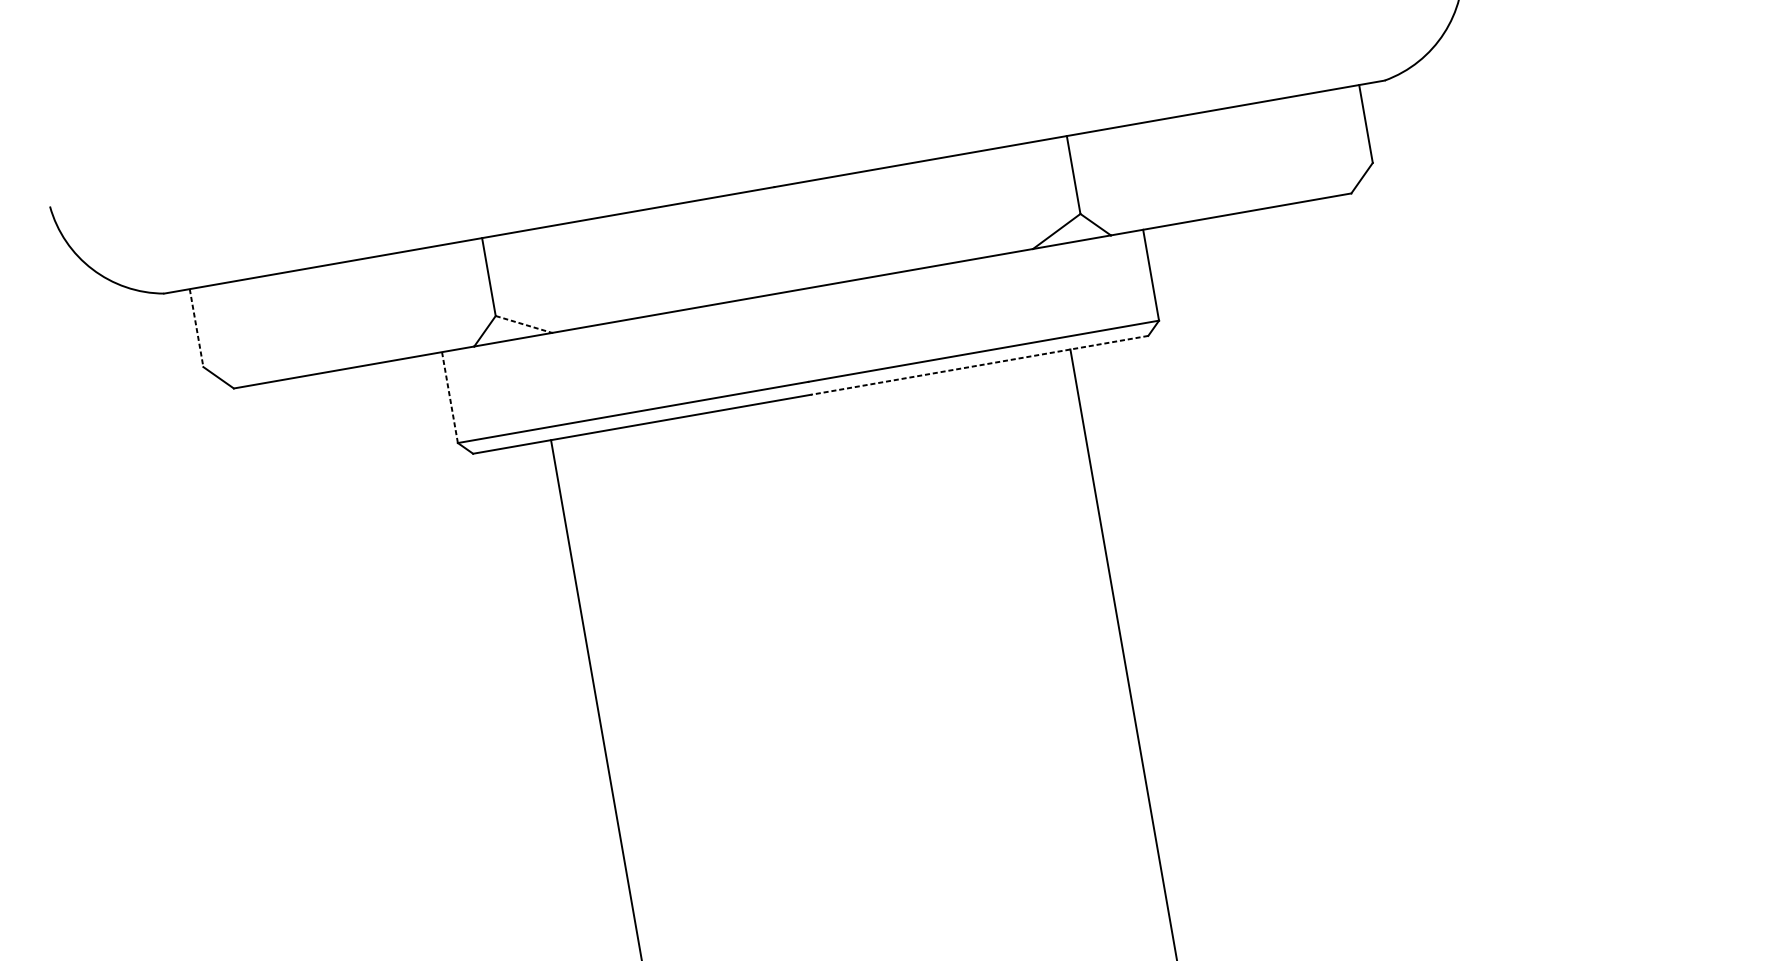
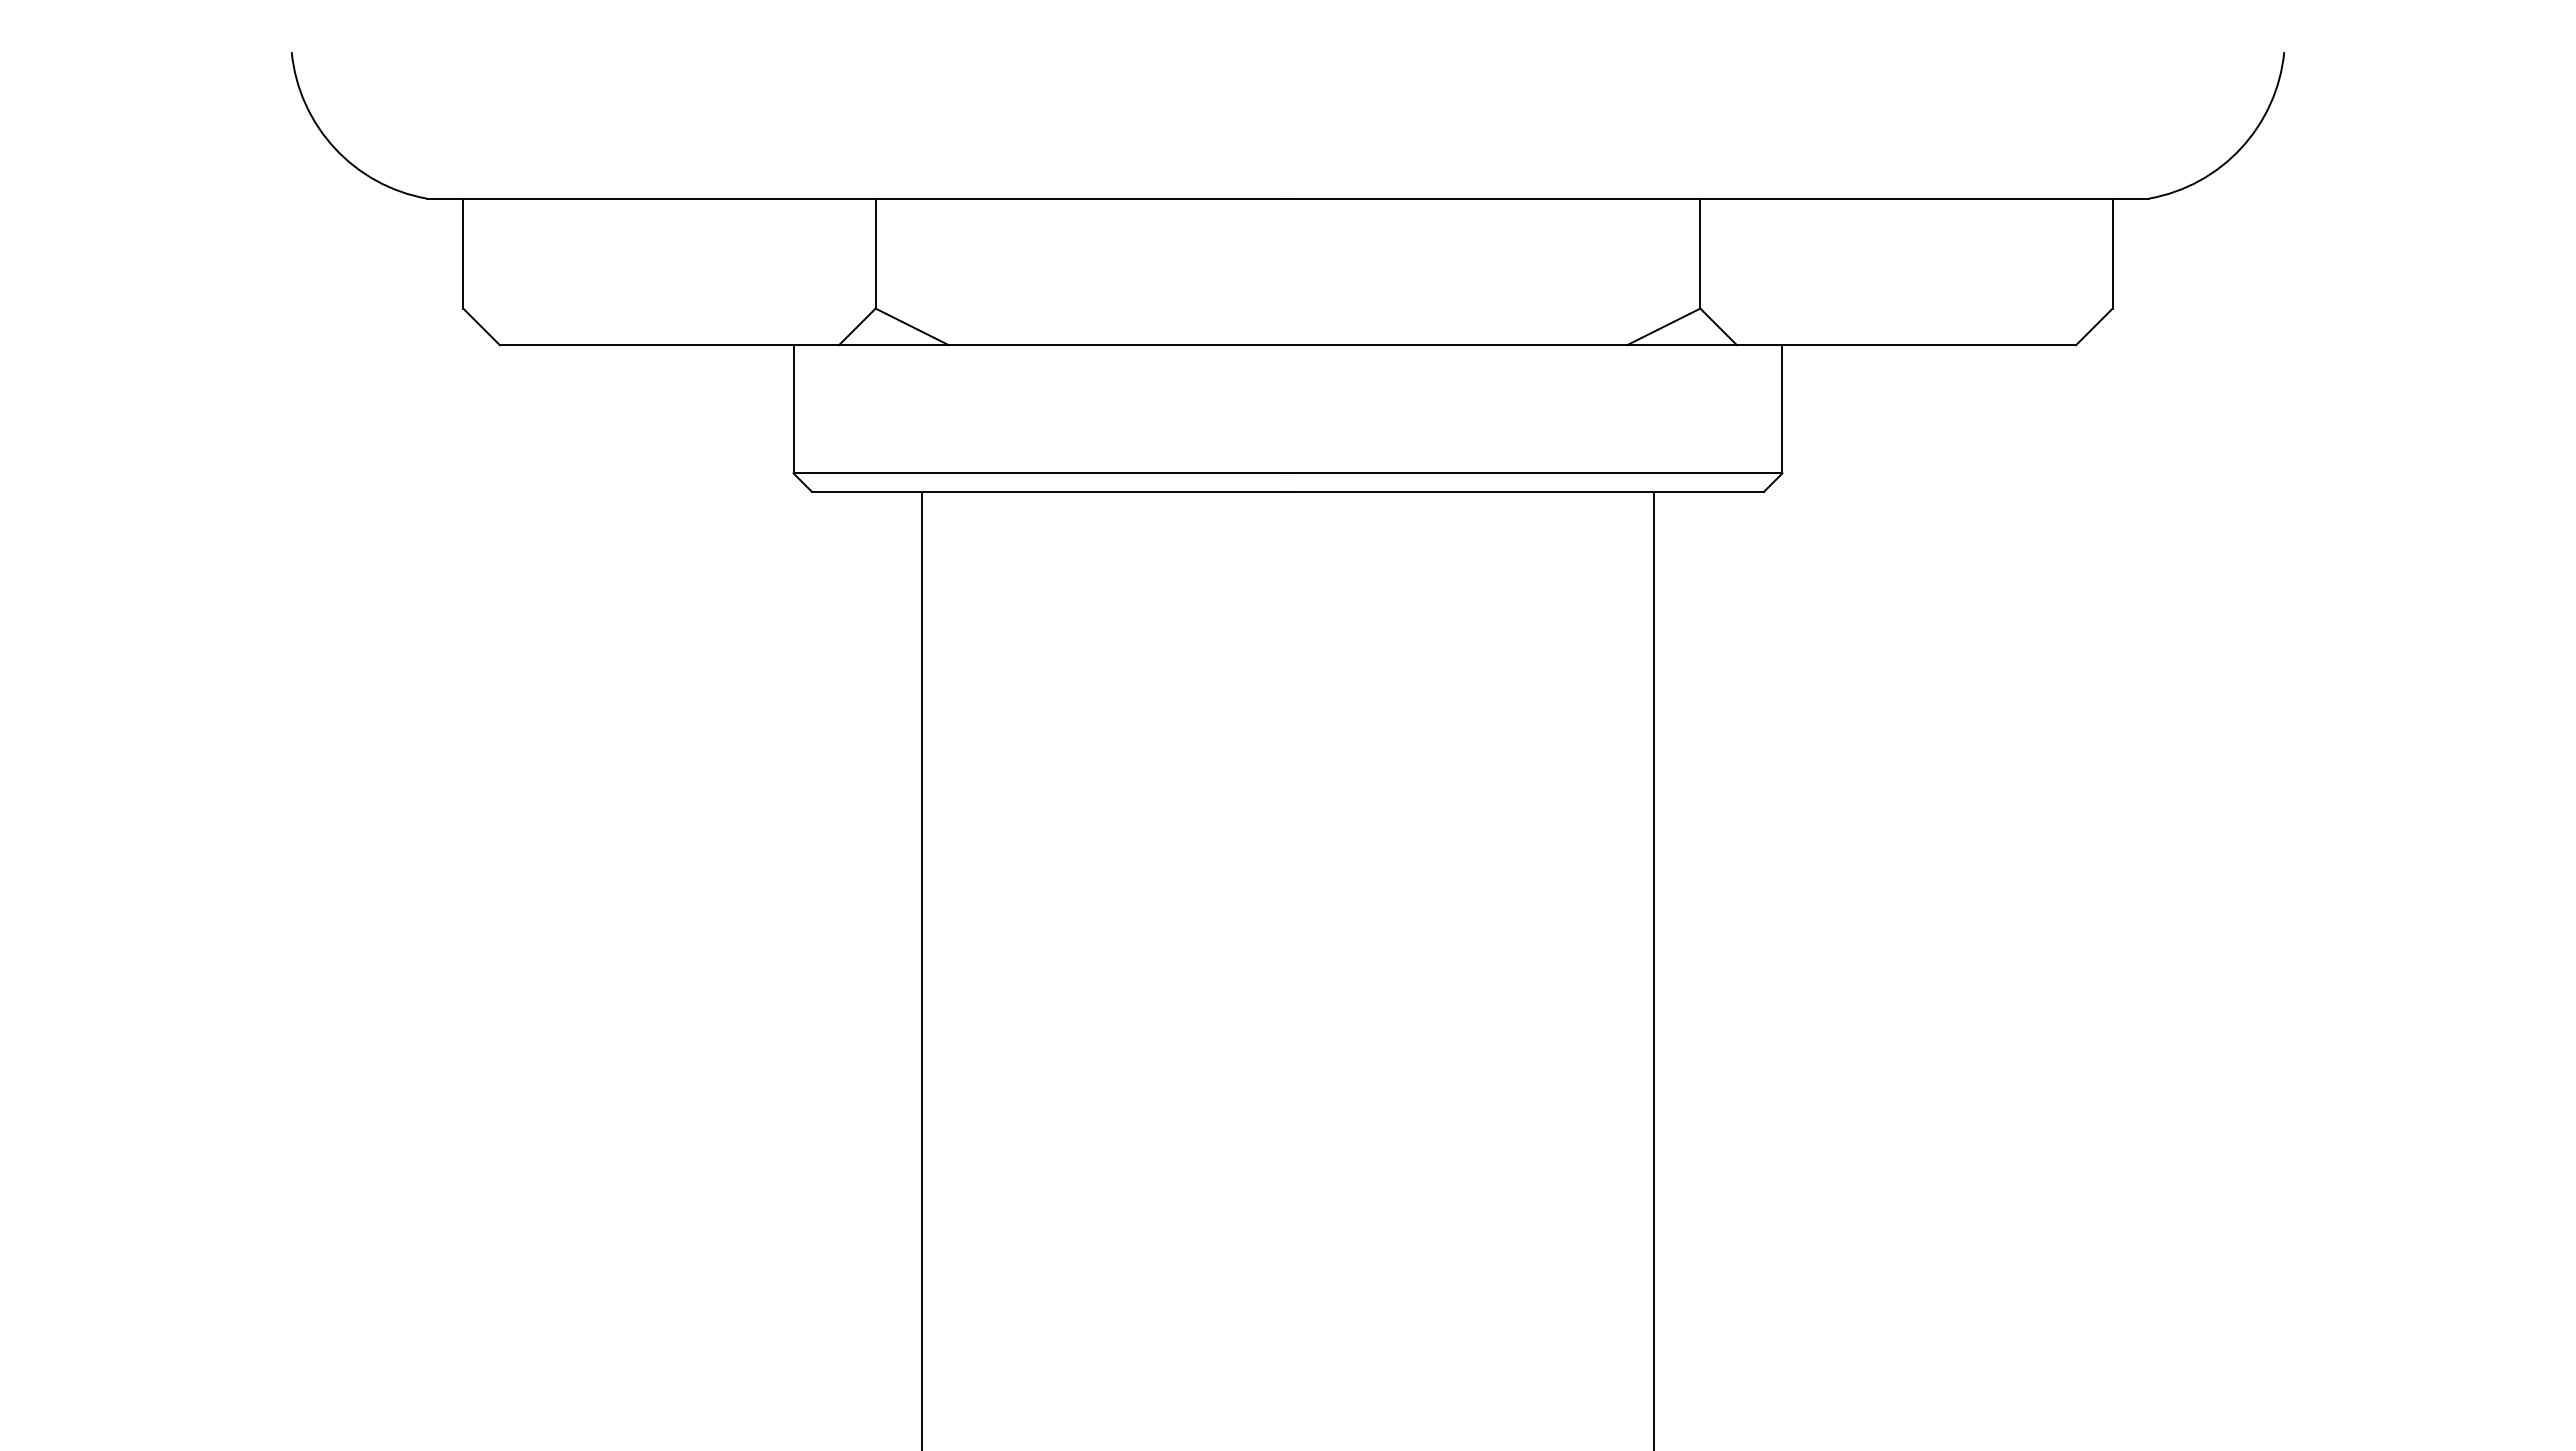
line: (524, 324) -> (912, 326), dashed -> solid
line: (196, 327) -> (463, 253), dashed -> solid
line: (979, 365) -> (1525, 491), dashed -> solid
line: (449, 397) -> (793, 409), dashed -> solid

